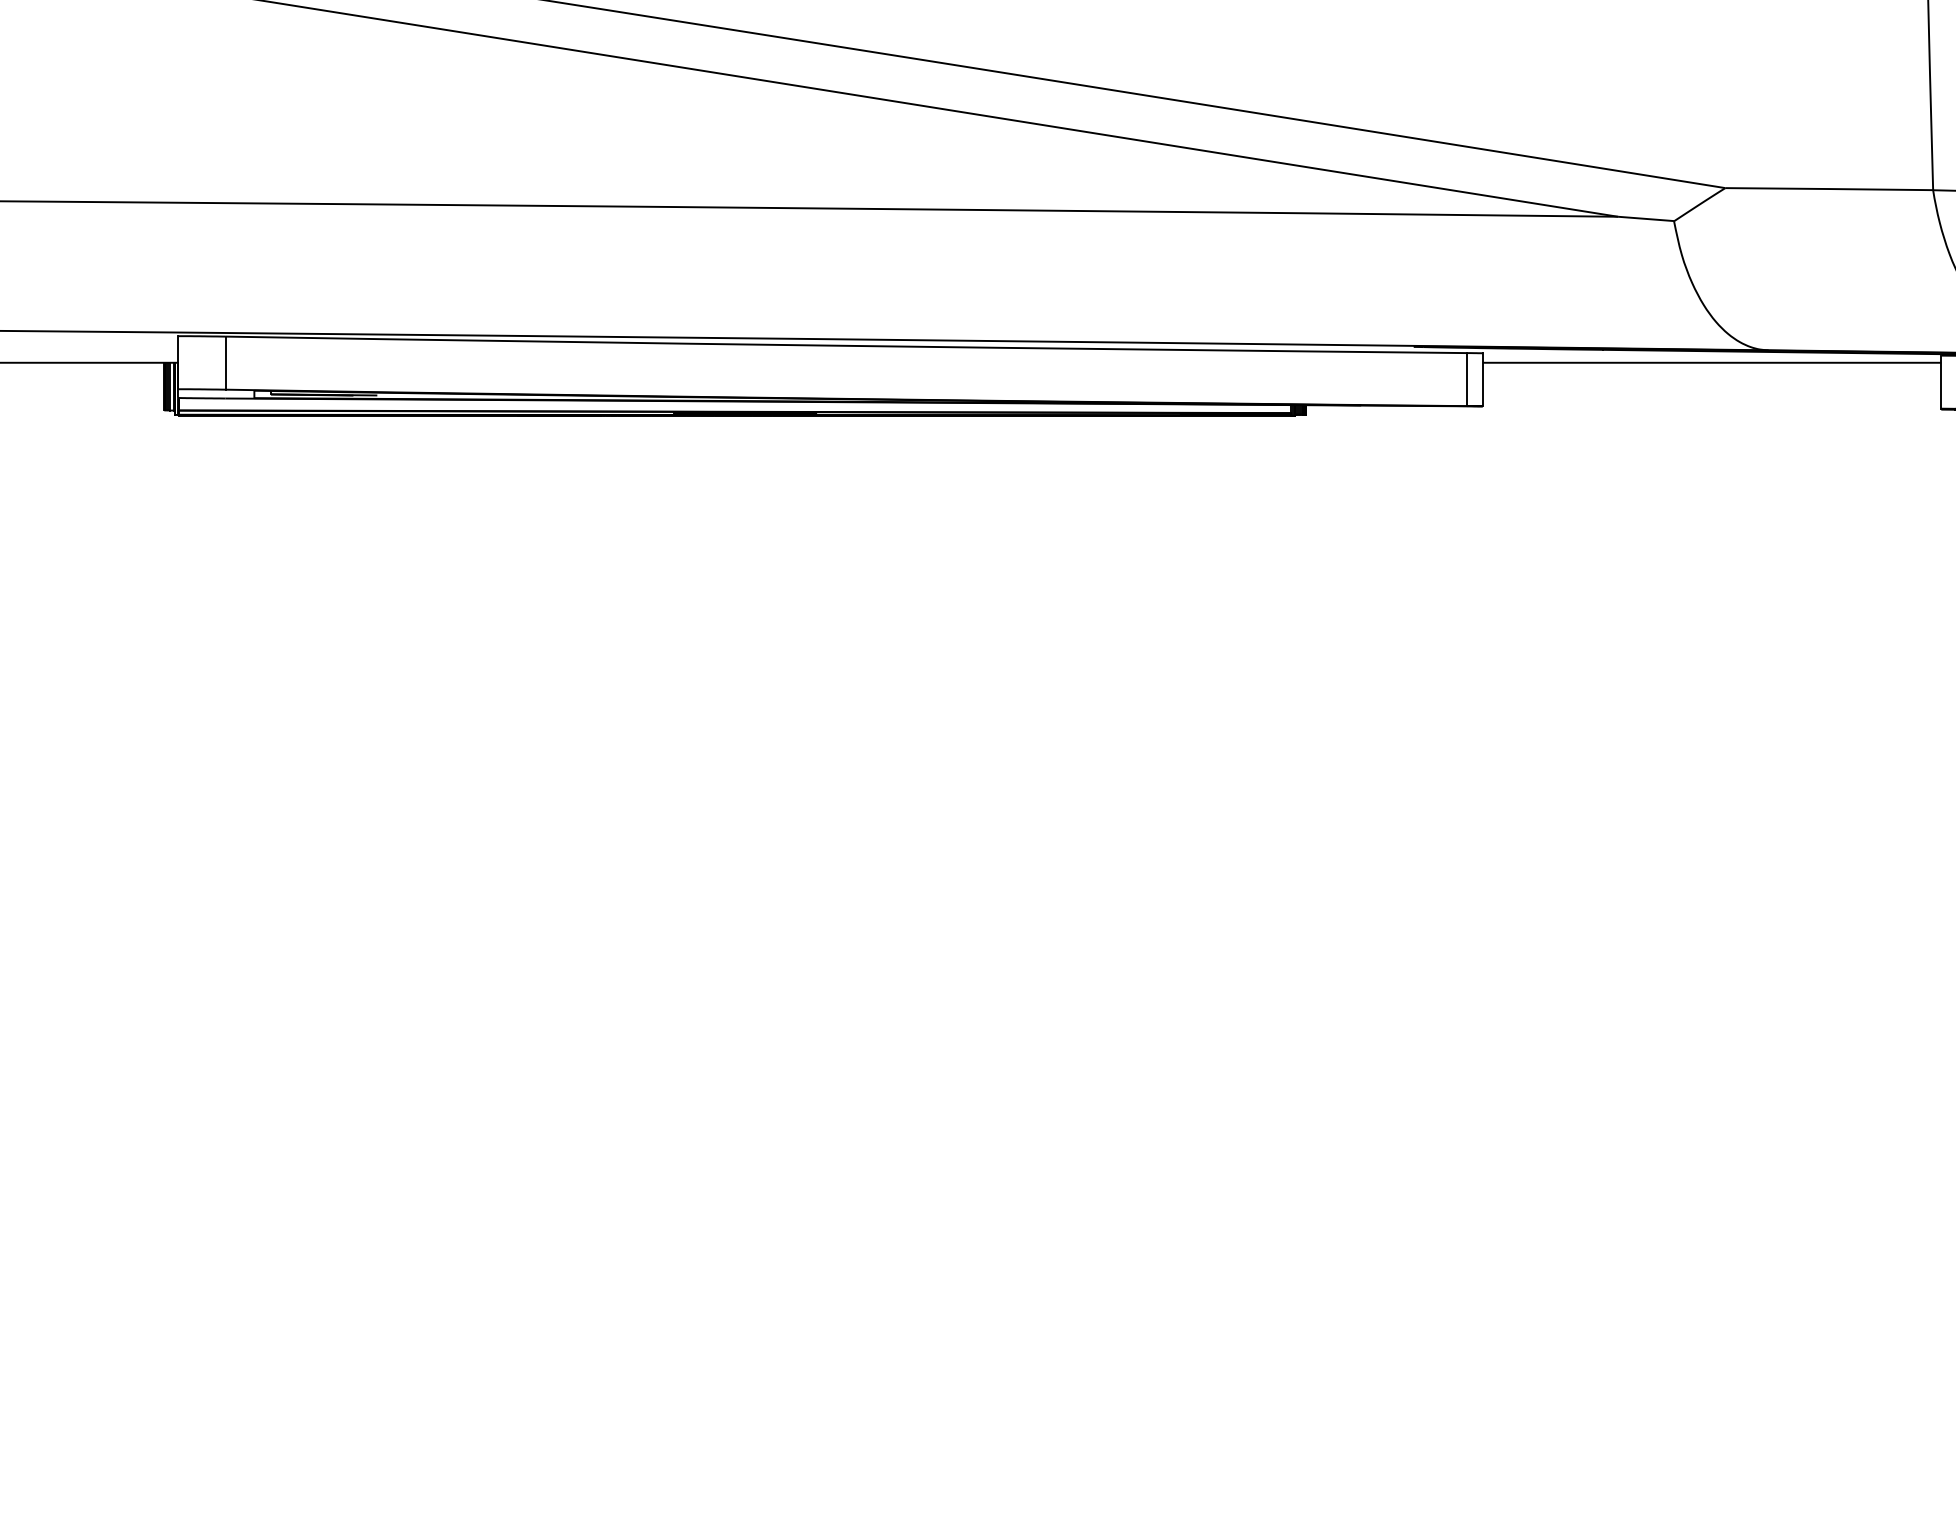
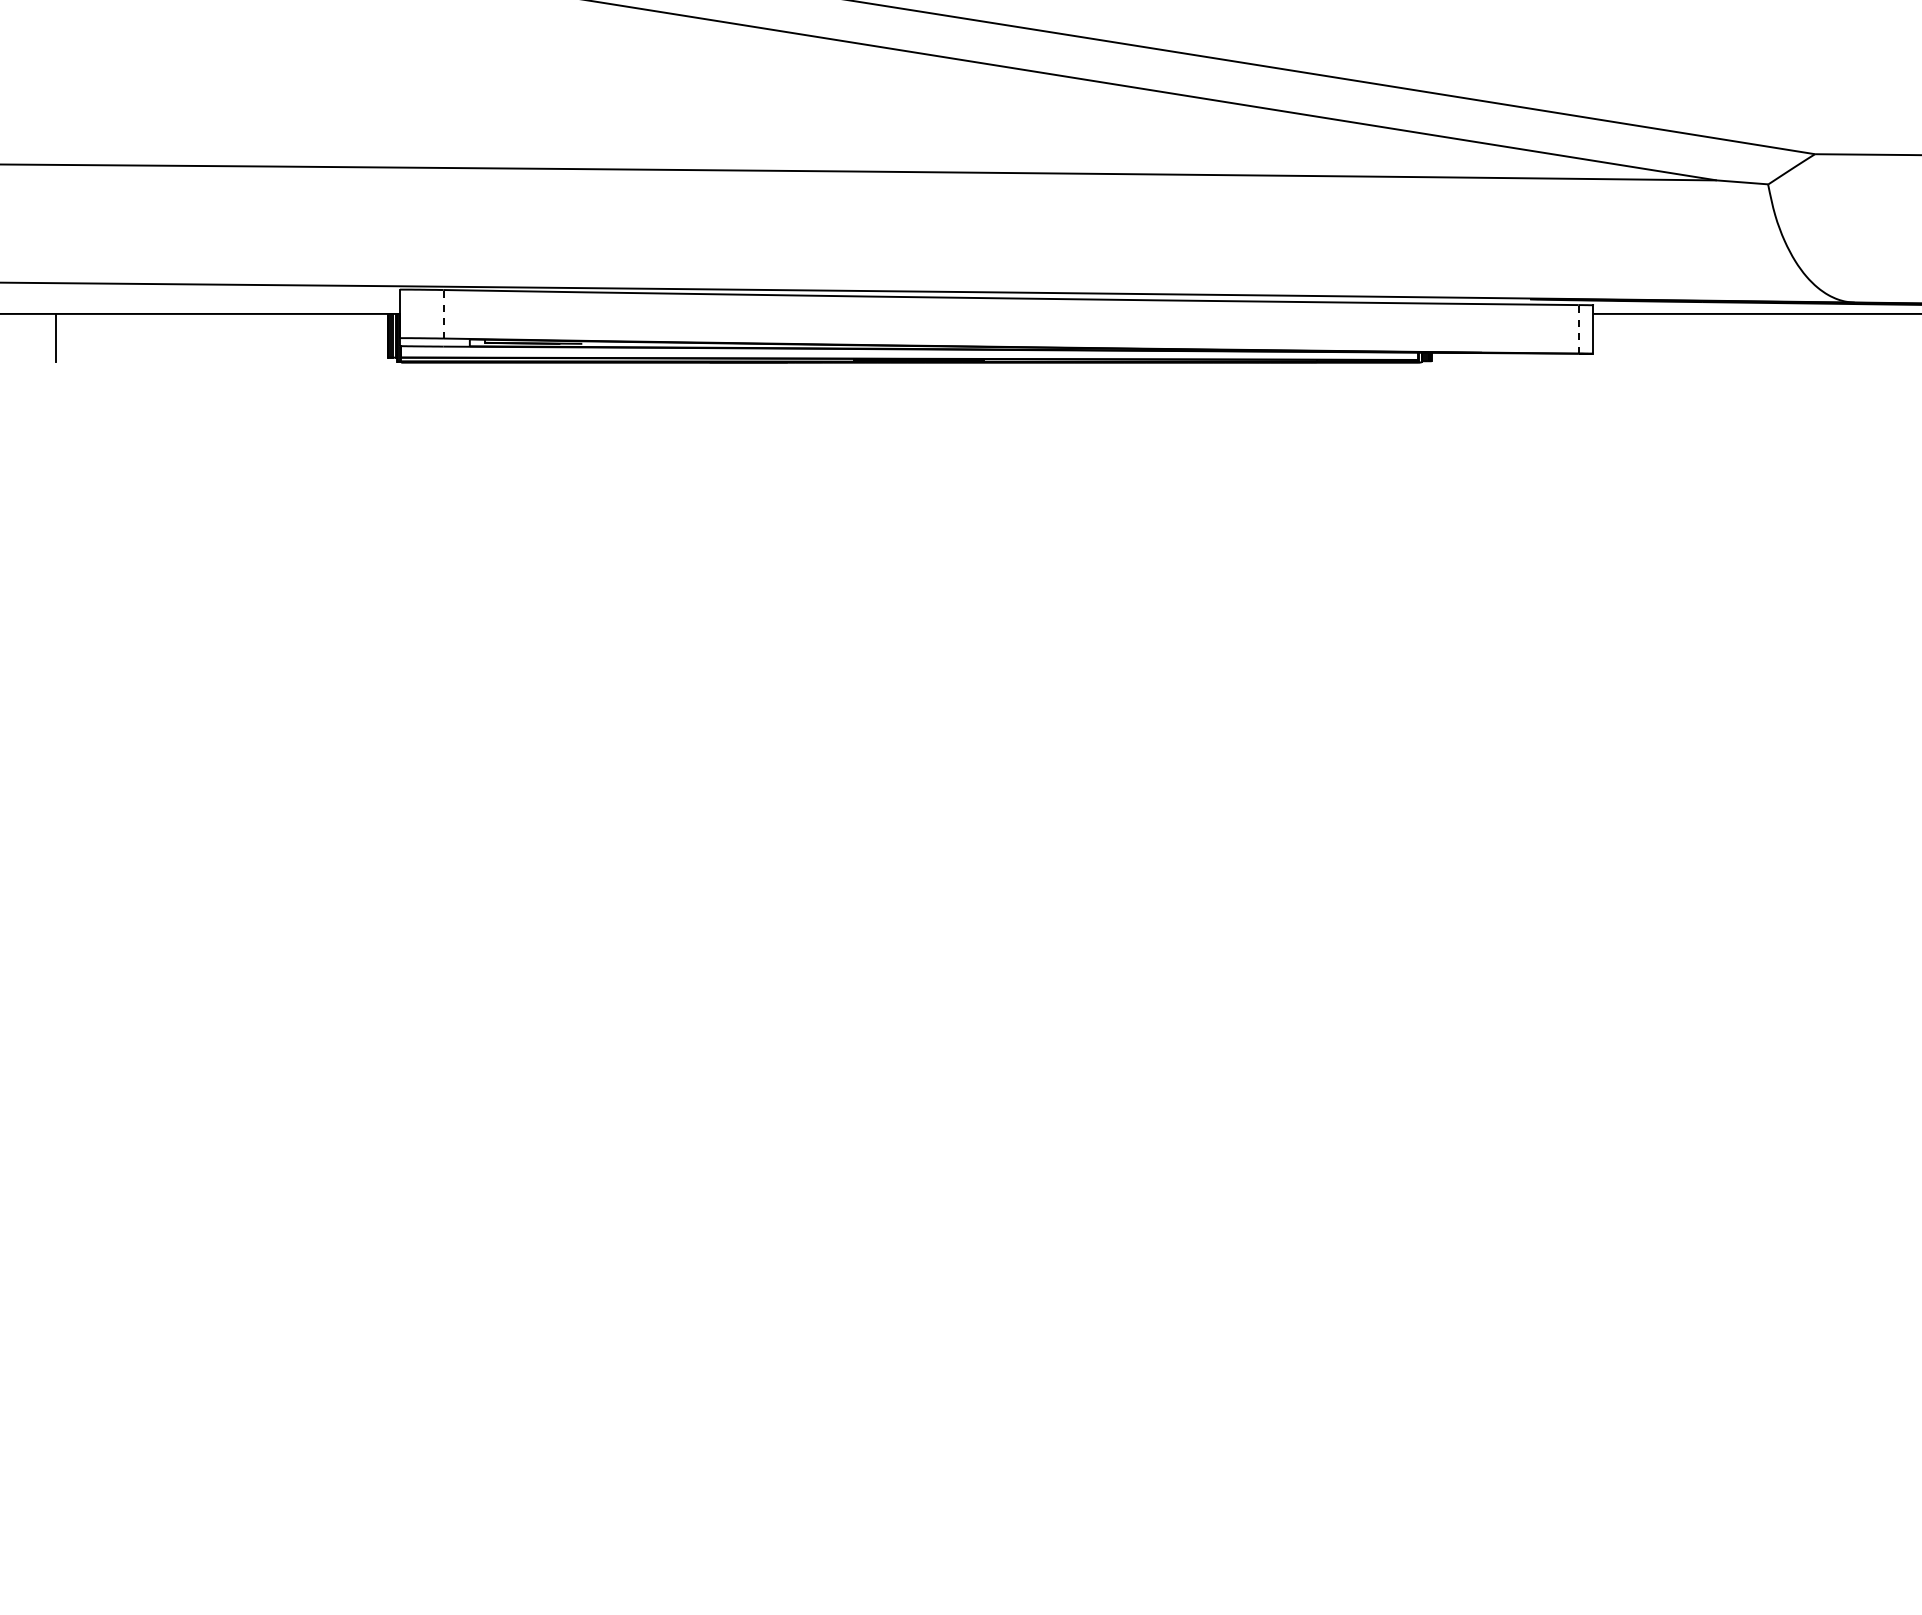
line: (225, 362) -> (443, 313), solid -> dashed
line: (1466, 378) -> (1578, 328), solid -> dashed

